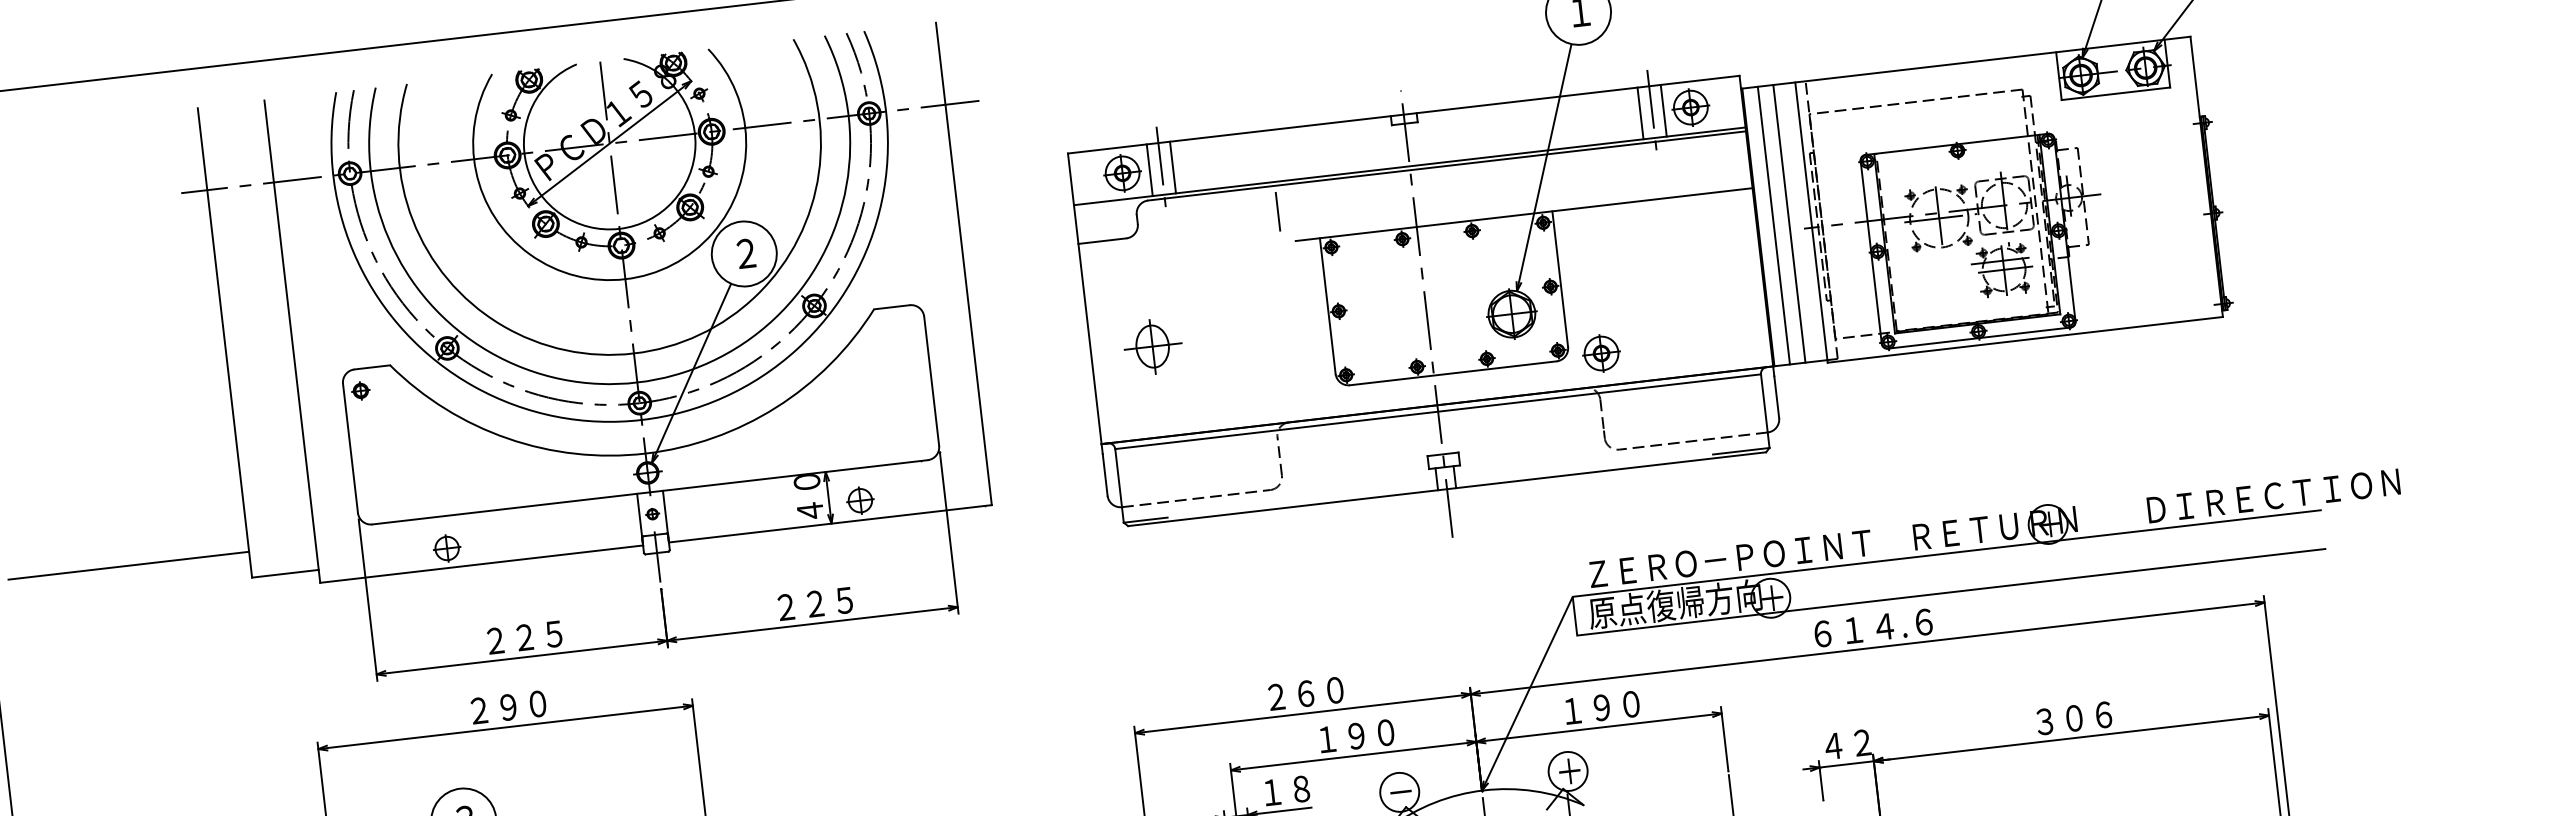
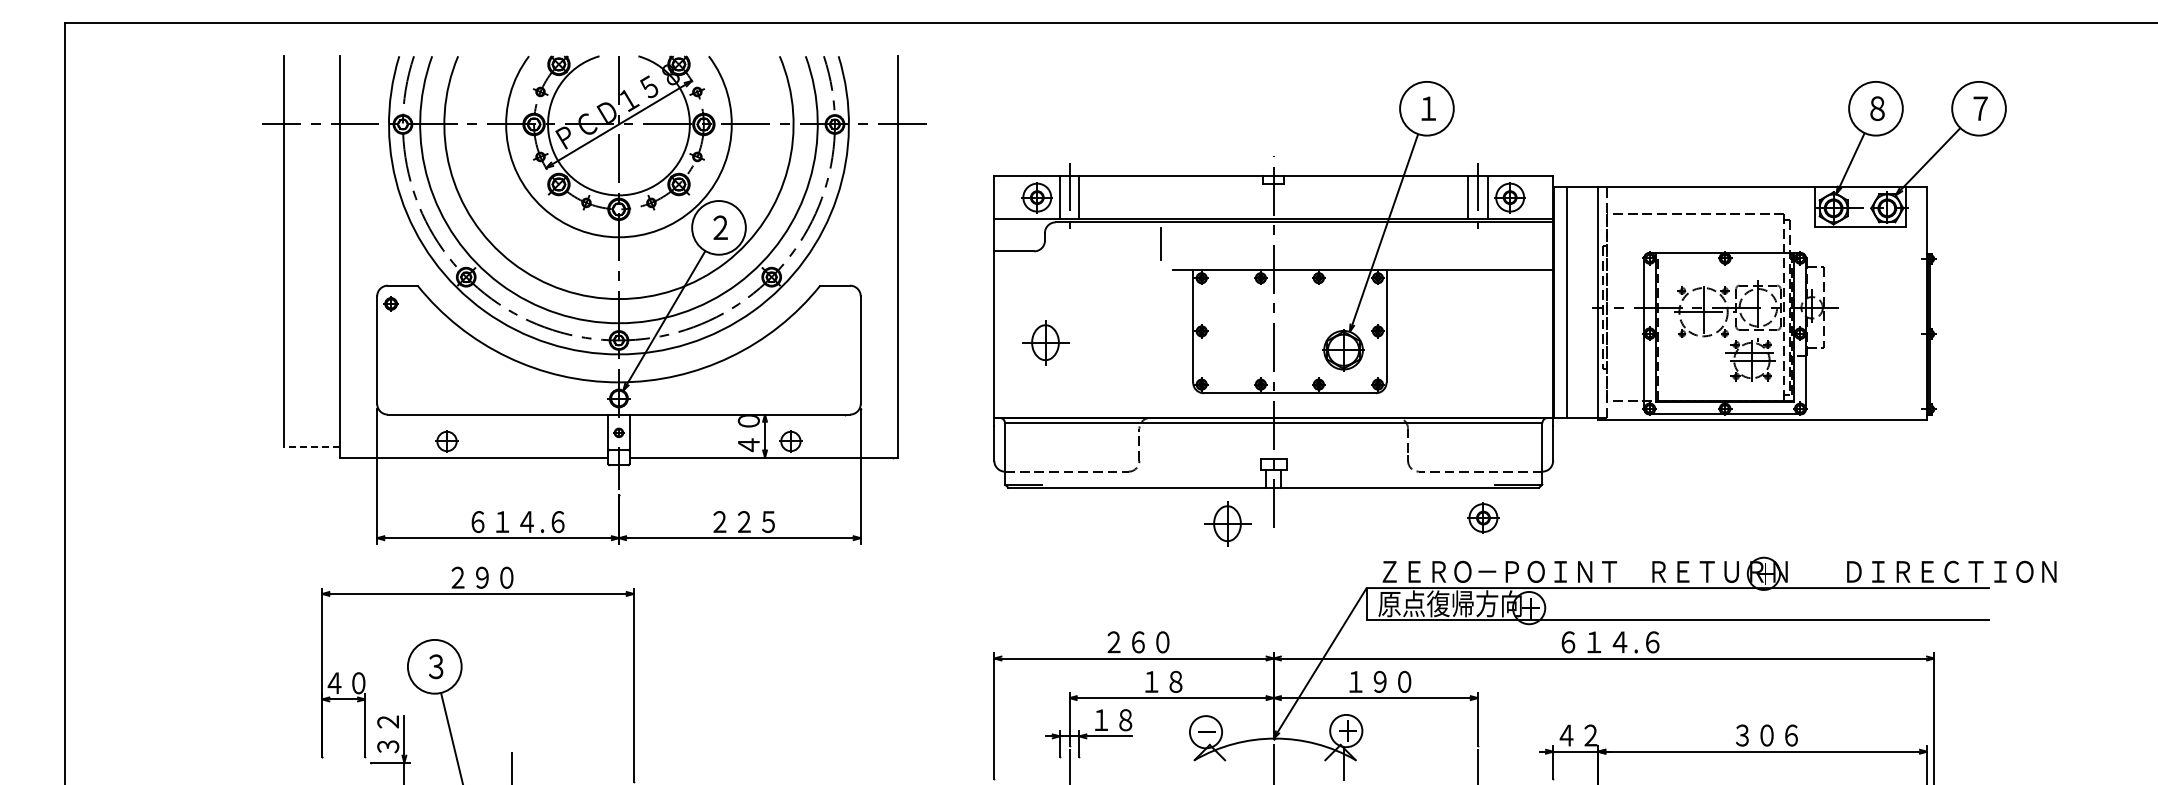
line: (1789, 222) -> (1580, 301), removed
part: (1601, 352) -> (1483, 517), moved
part: (1396, 538) -> (1227, 523), added
line: (128, 565) -> (183, 425), removed
line: (284, 573) -> (311, 446), solid -> dashed
text: (543, 636) -> (517, 522), ２２５ -> ６１４.６
text: (1371, 733) -> (1188, 681), １９０ -> １８

